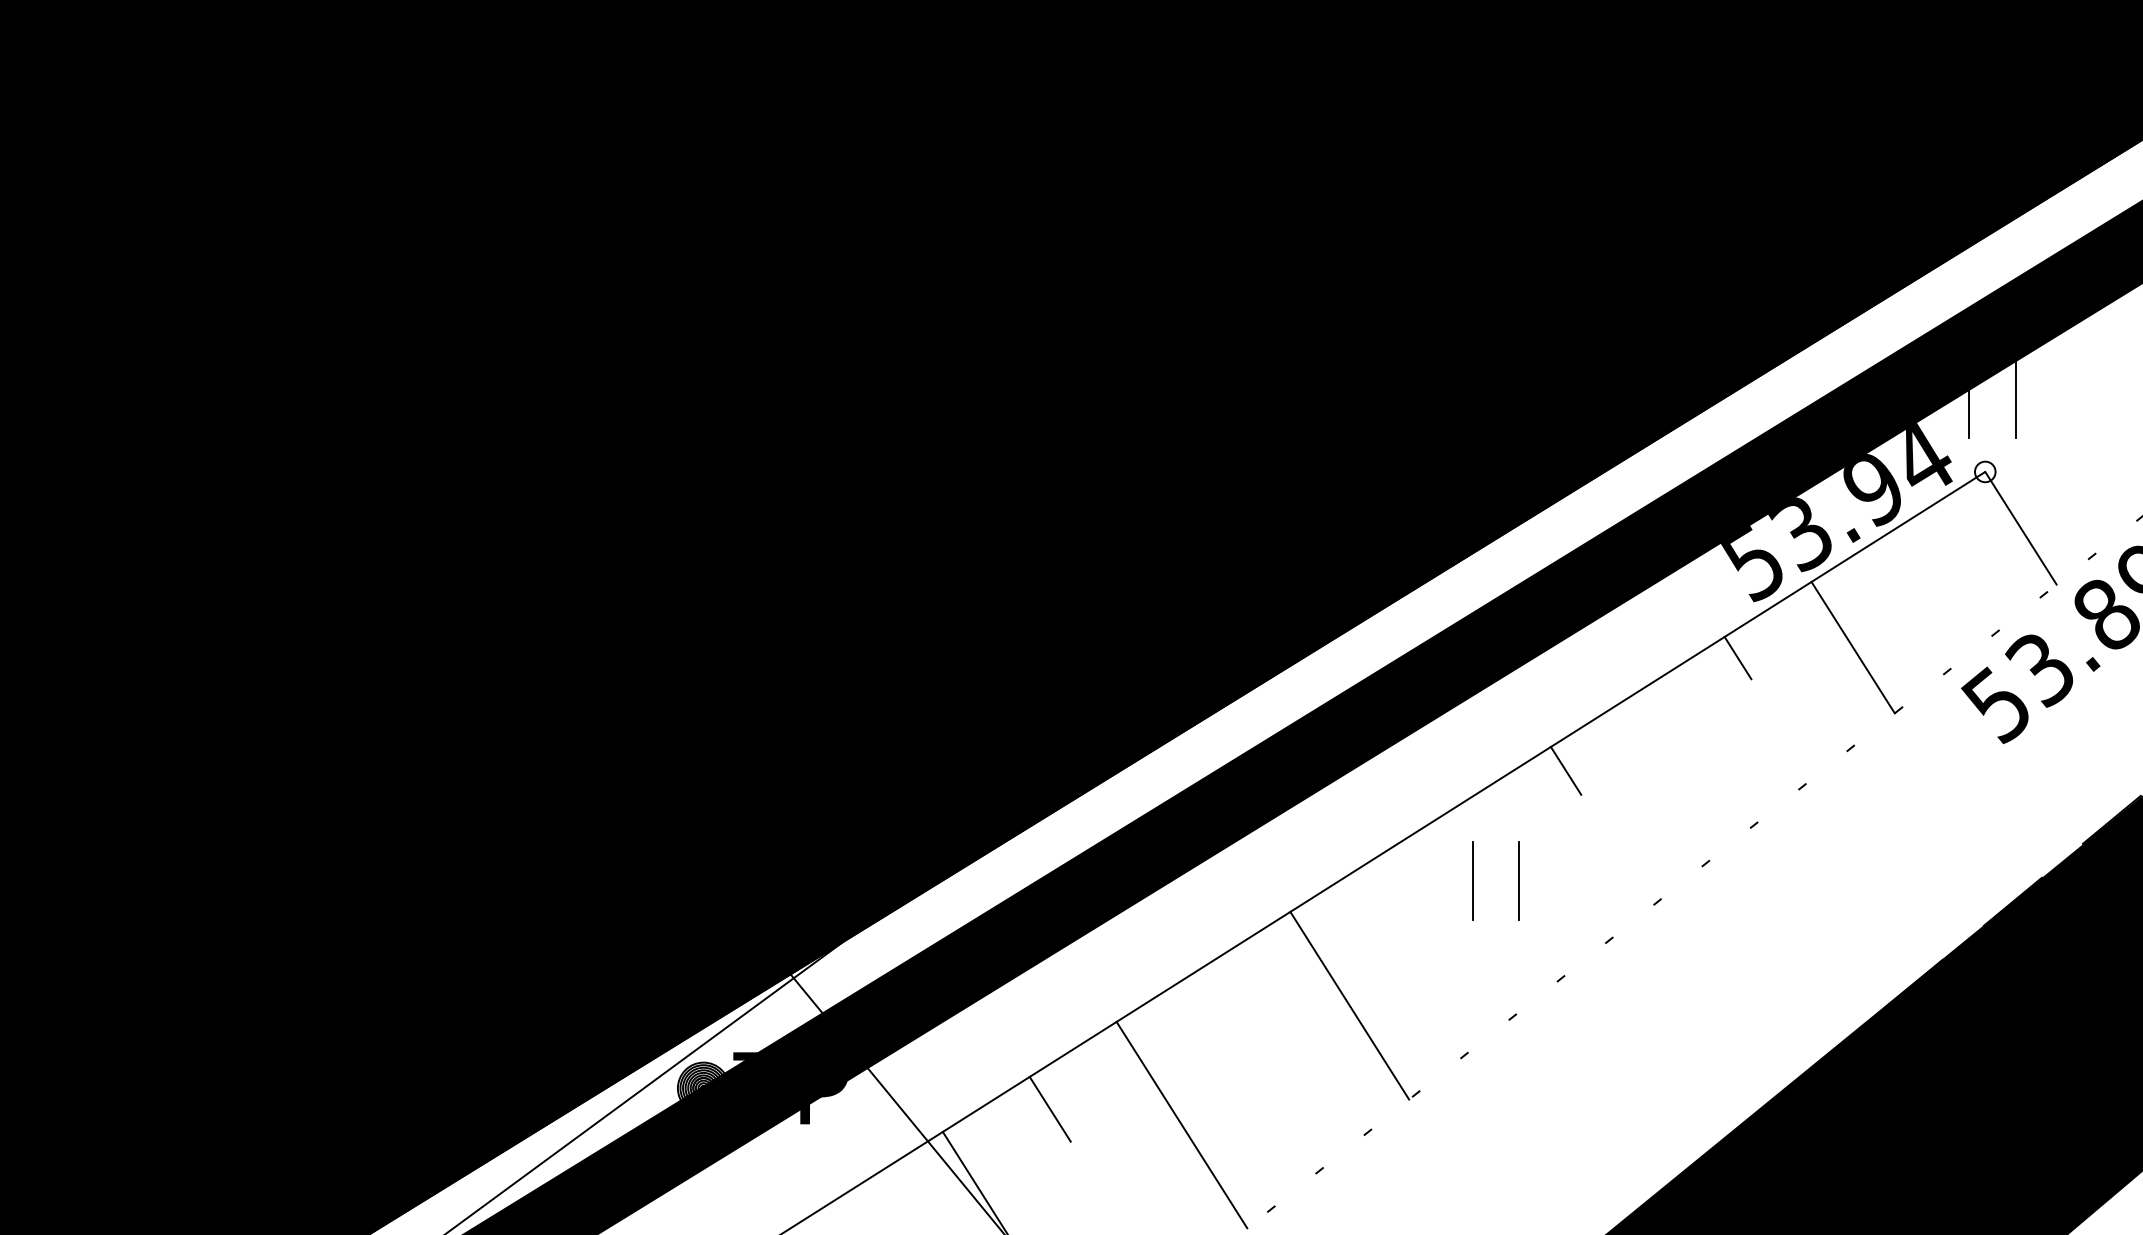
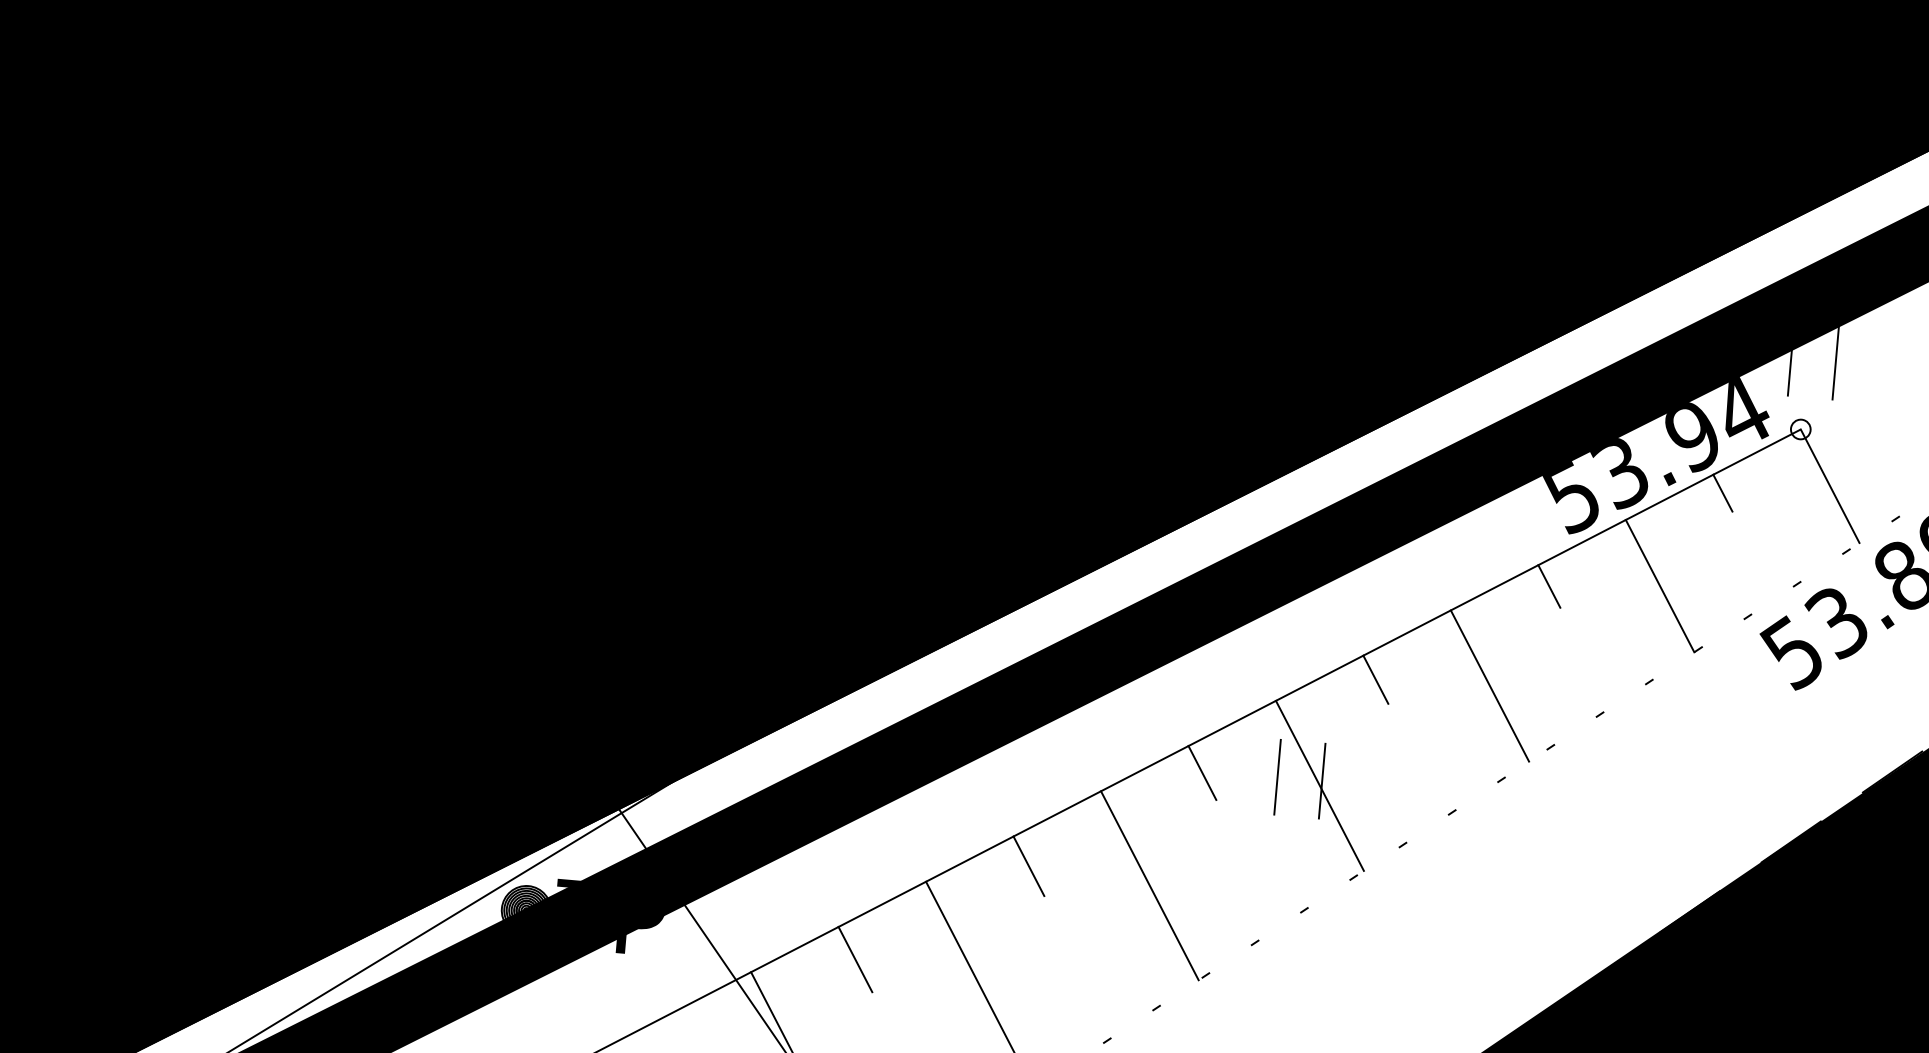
line: (1909, 544) -> (1722, 492), added
line: (1684, 766) -> (1489, 685), added
line: (1394, 883) -> (1202, 772), added
line: (1517, 885) -> (1319, 785), added
line: (1221, 996) -> (1028, 866), added

